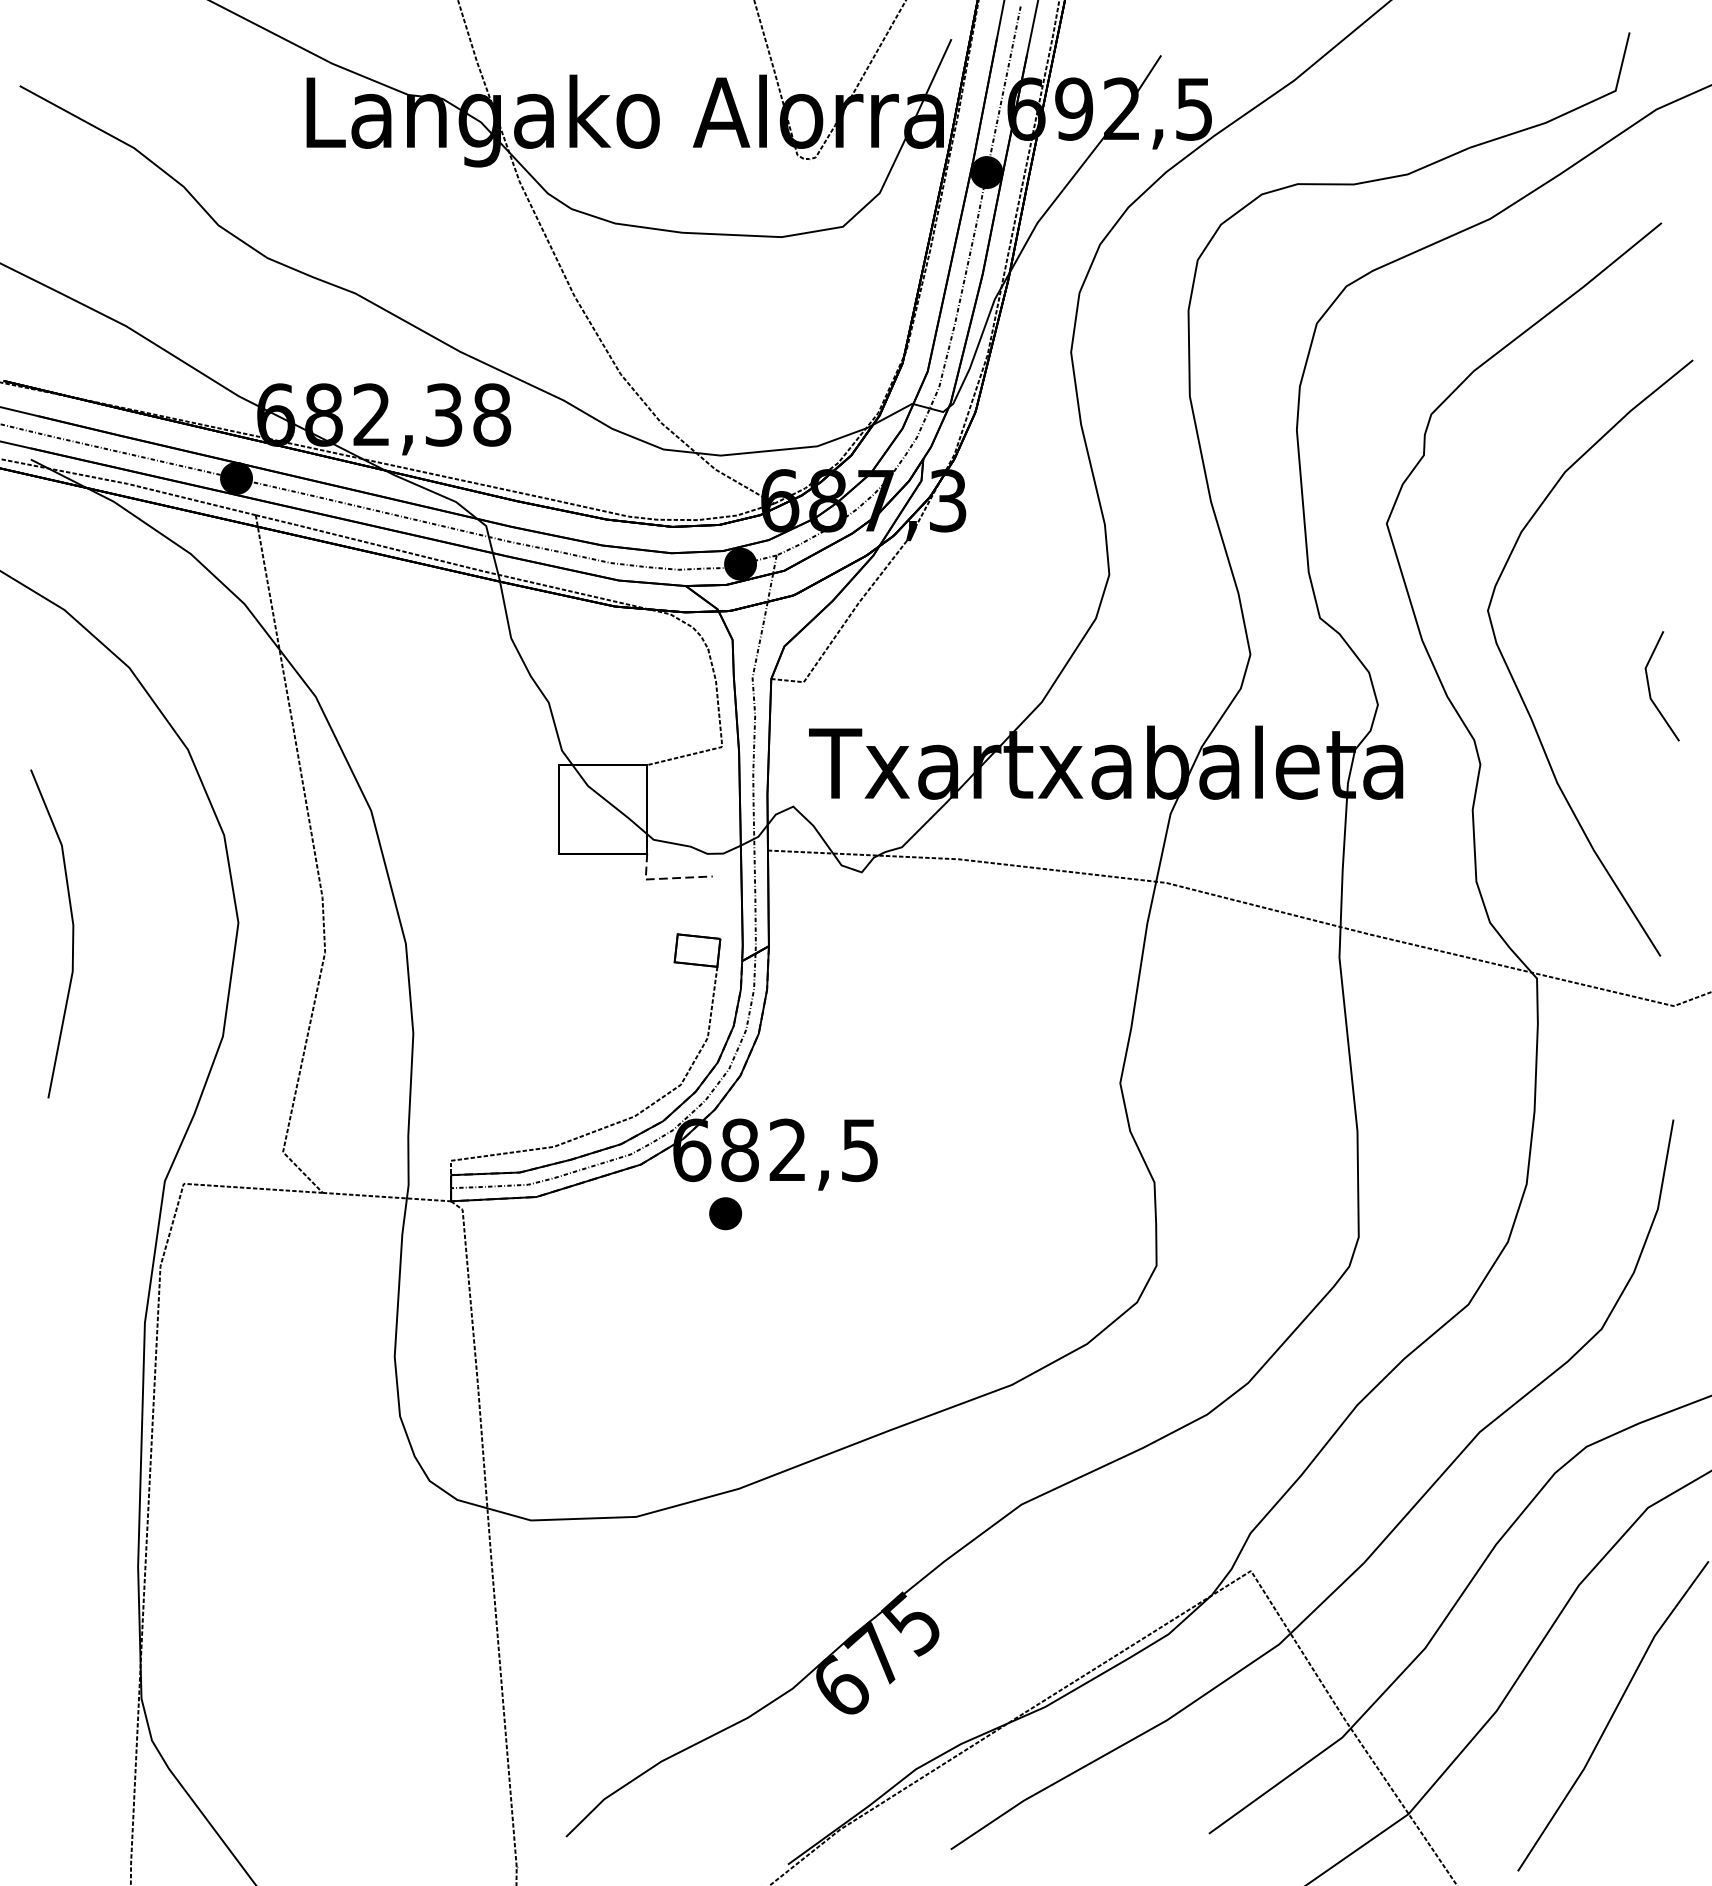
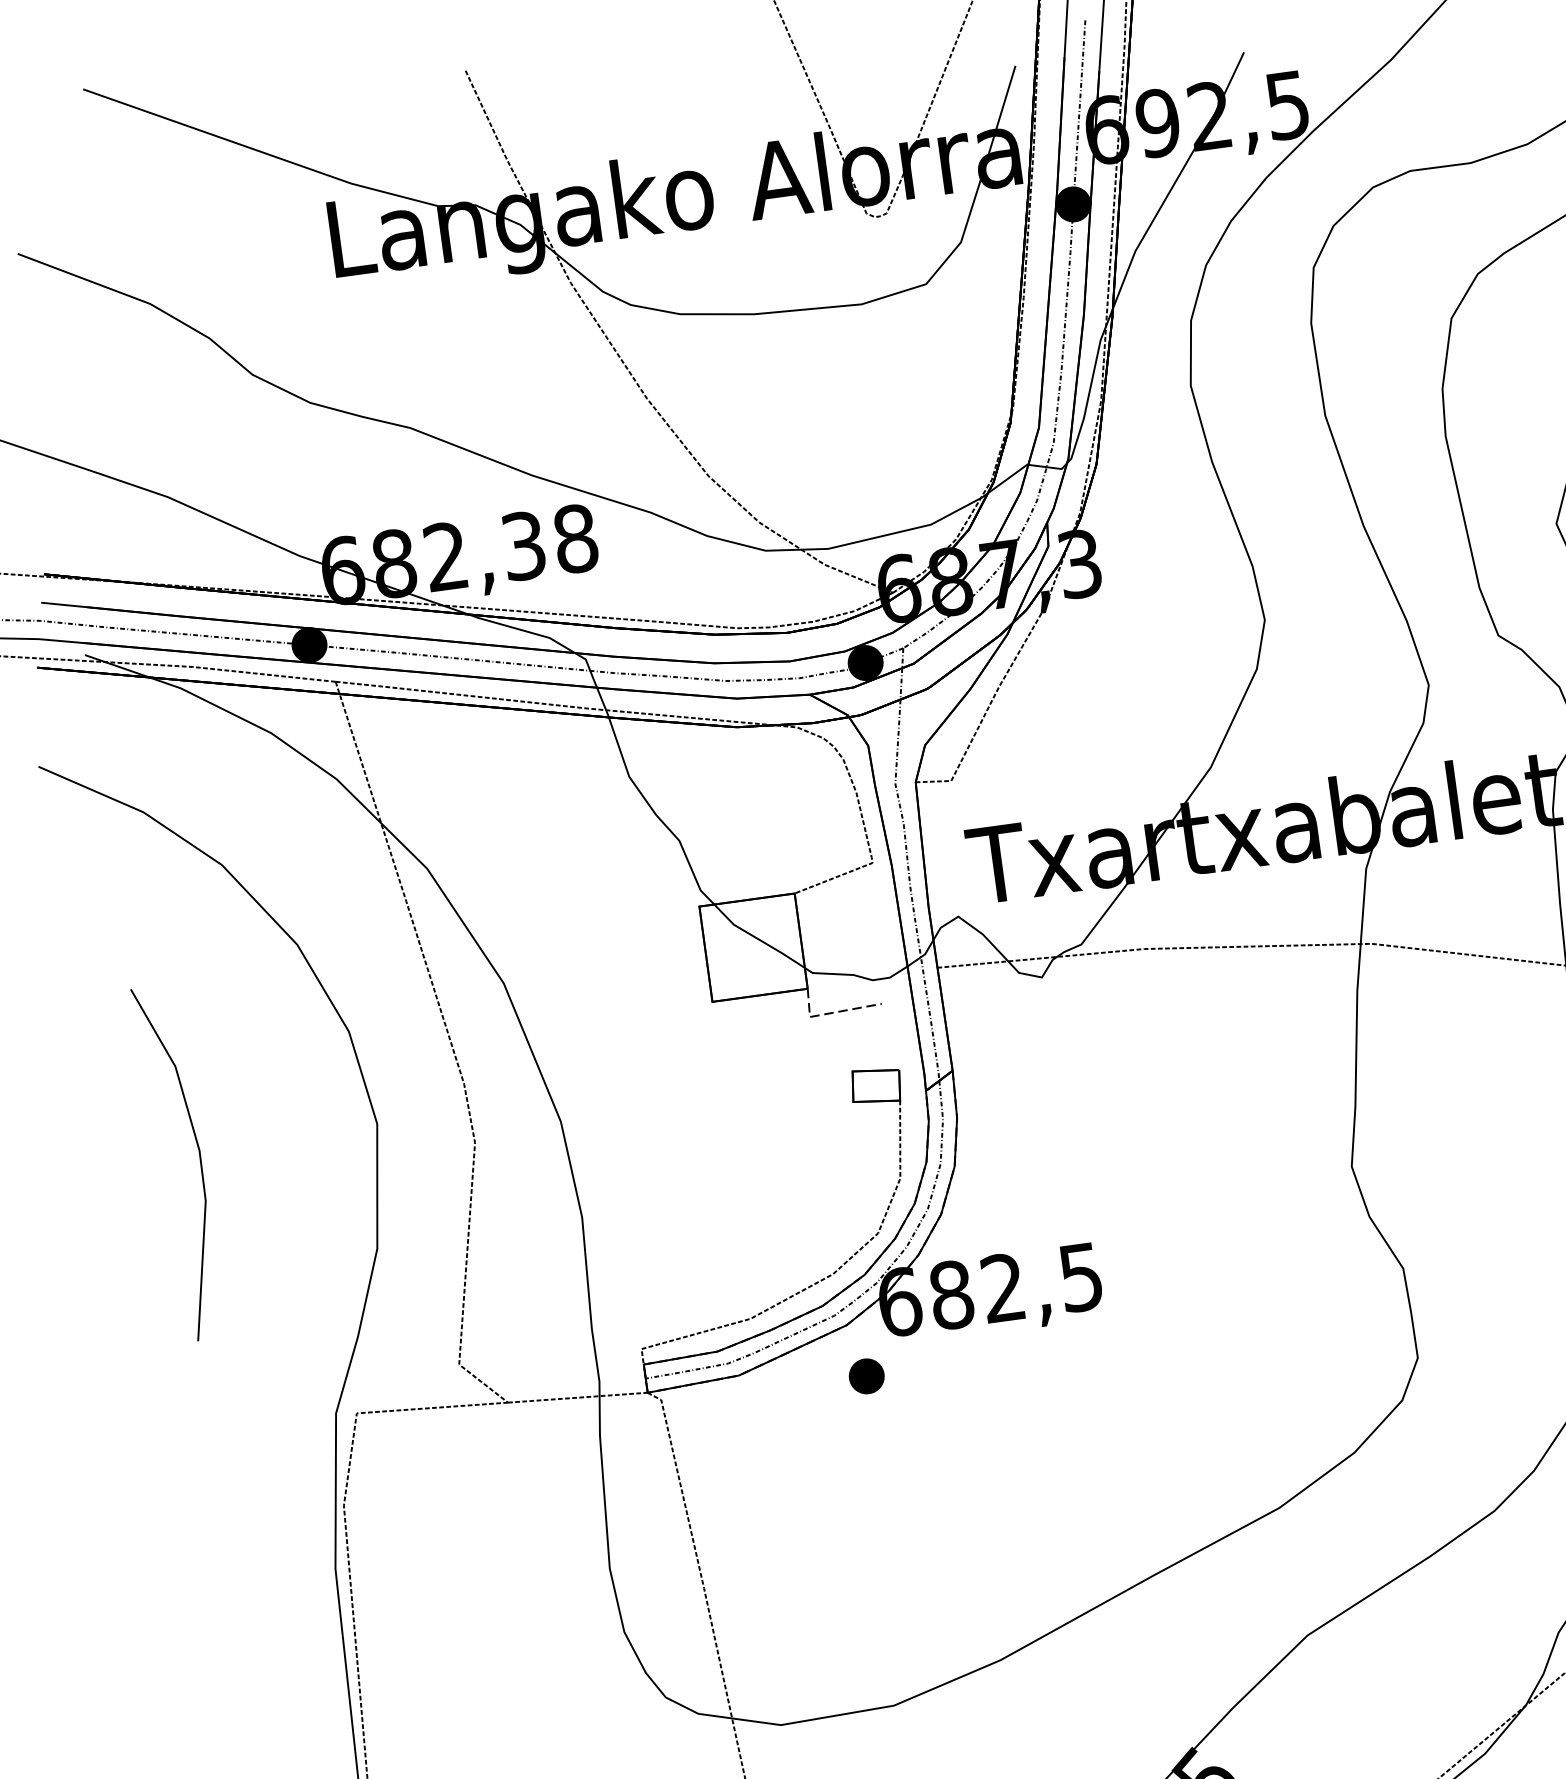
part: (725, 1213) -> (866, 1376), moved

